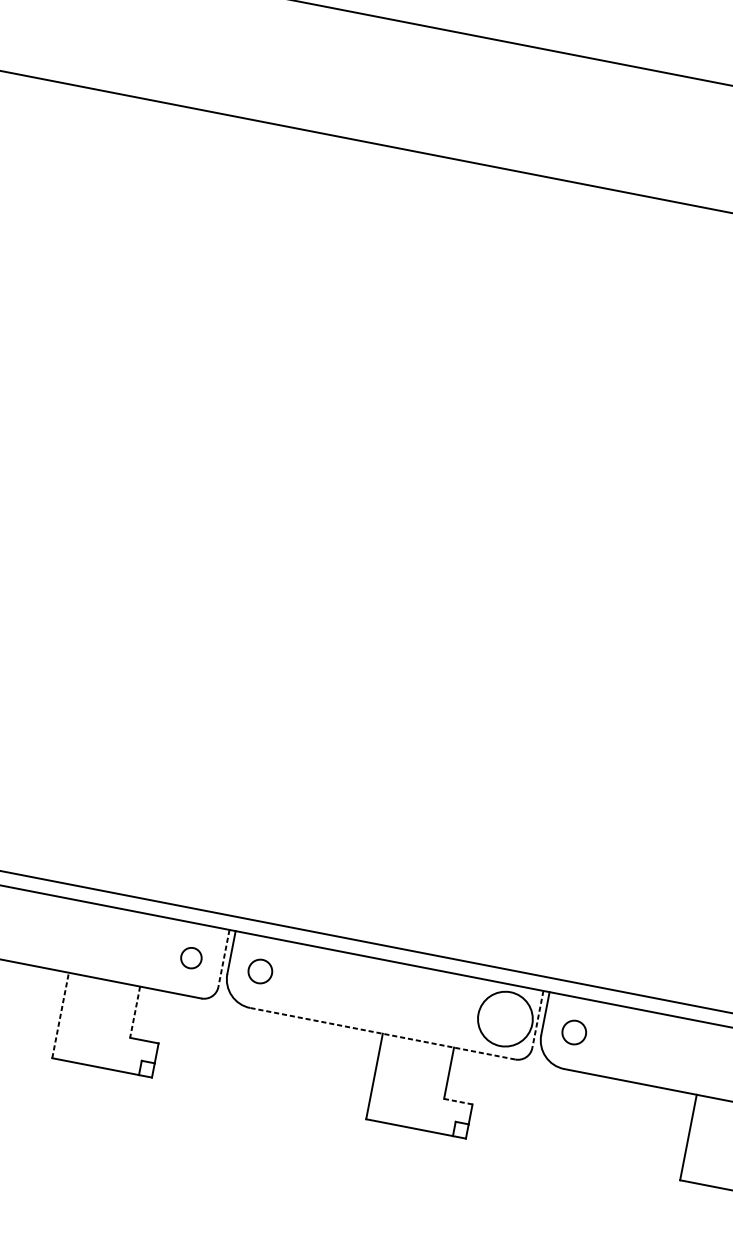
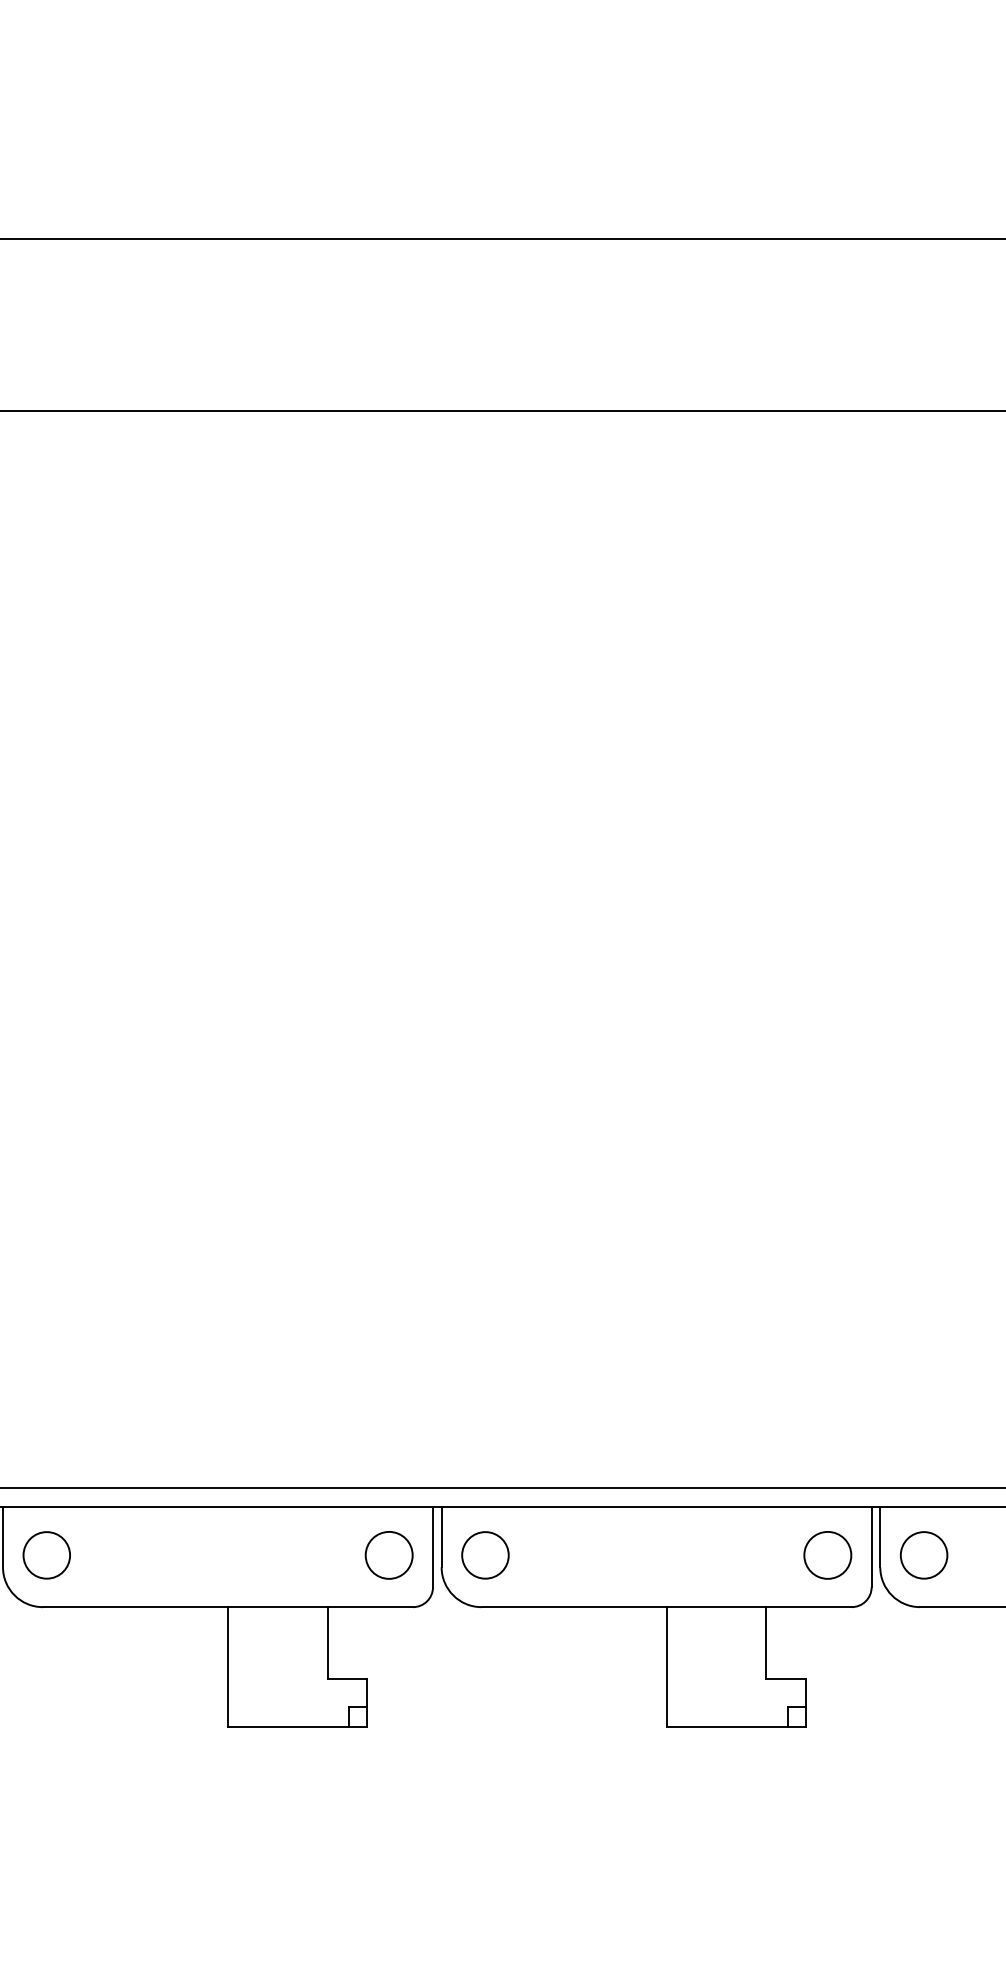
circle: (190, 958) -> (388, 1555), size x1.67
line: (224, 958) -> (433, 1547), dashed -> solid
circle: (260, 971) -> (485, 1555), size x1.43
line: (135, 1011) -> (327, 1642), dashed -> solid
line: (60, 1015) -> (227, 1666), dashed -> solid
circle: (505, 1018) -> (827, 1554), size x0.62
line: (537, 1019) -> (871, 1547), dashed -> solid
circle: (573, 1032) -> (923, 1555), size x1.43
line: (382, 1034) -> (666, 1607), dashed -> solid
line: (458, 1101) -> (786, 1678), dashed -> solid

